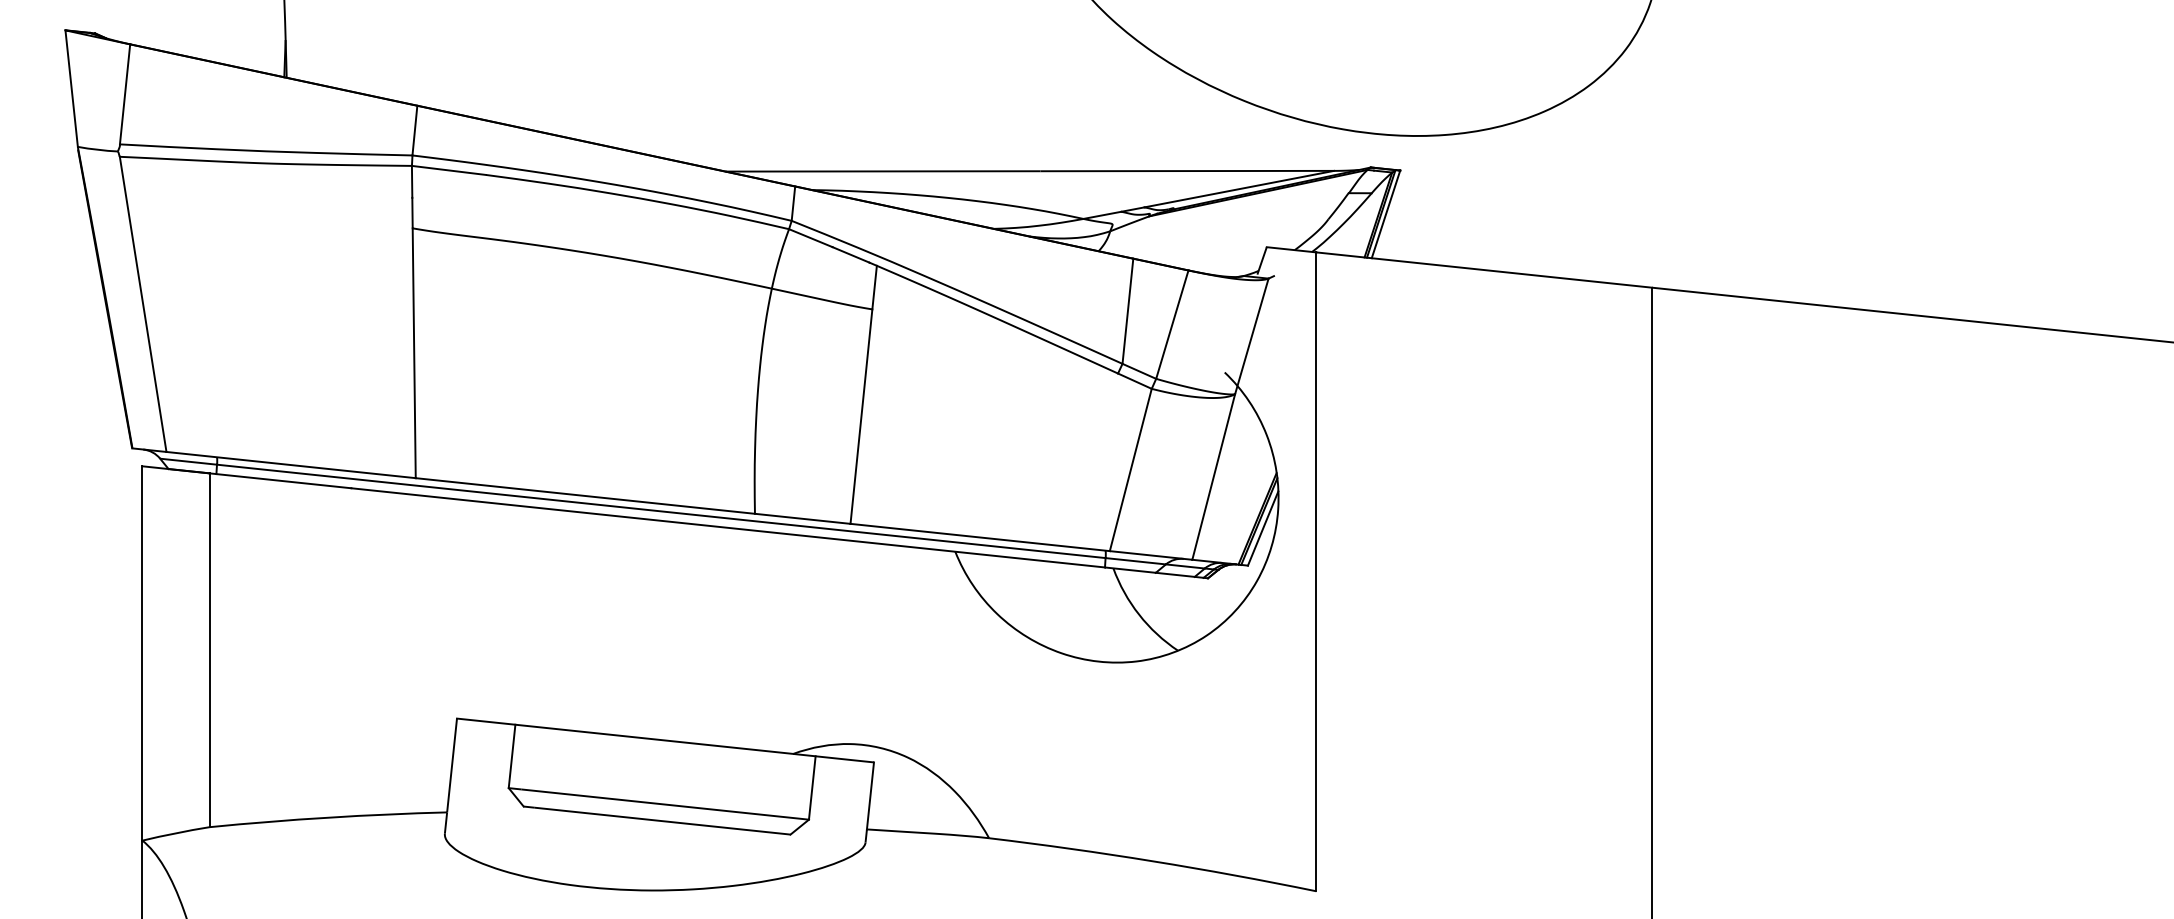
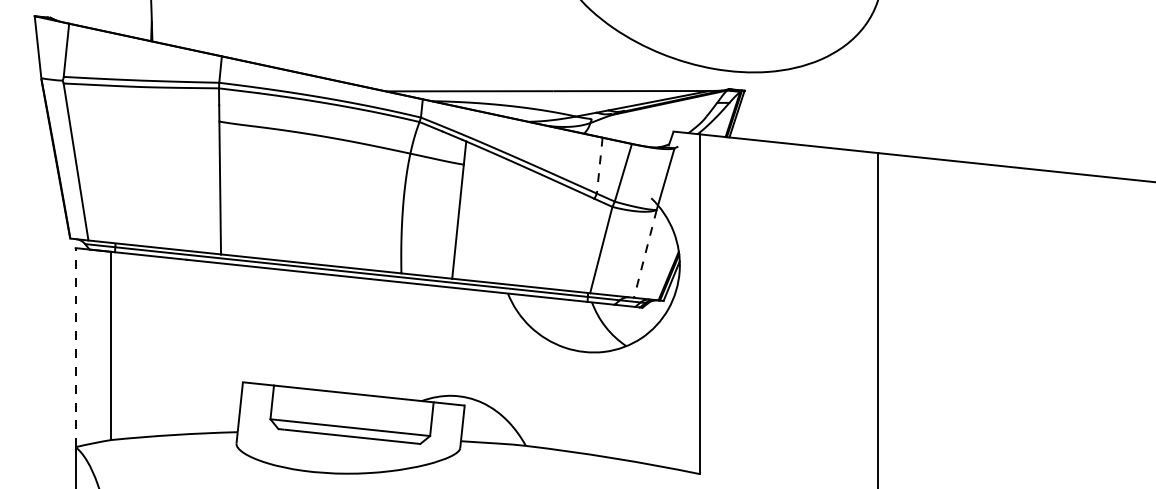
line: (1127, 312) -> (599, 166), solid -> dashed
line: (1213, 478) -> (645, 254), solid -> dashed
line: (142, 653) -> (75, 347), solid -> dashed

